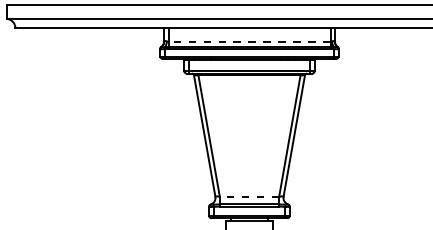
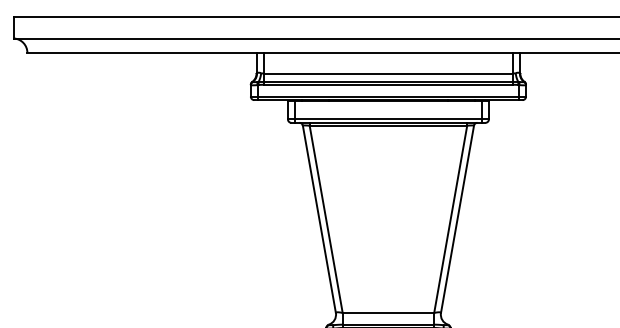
line: (249, 41) -> (388, 73), dashed -> solid
line: (249, 196) -> (388, 312), dashed -> solid

